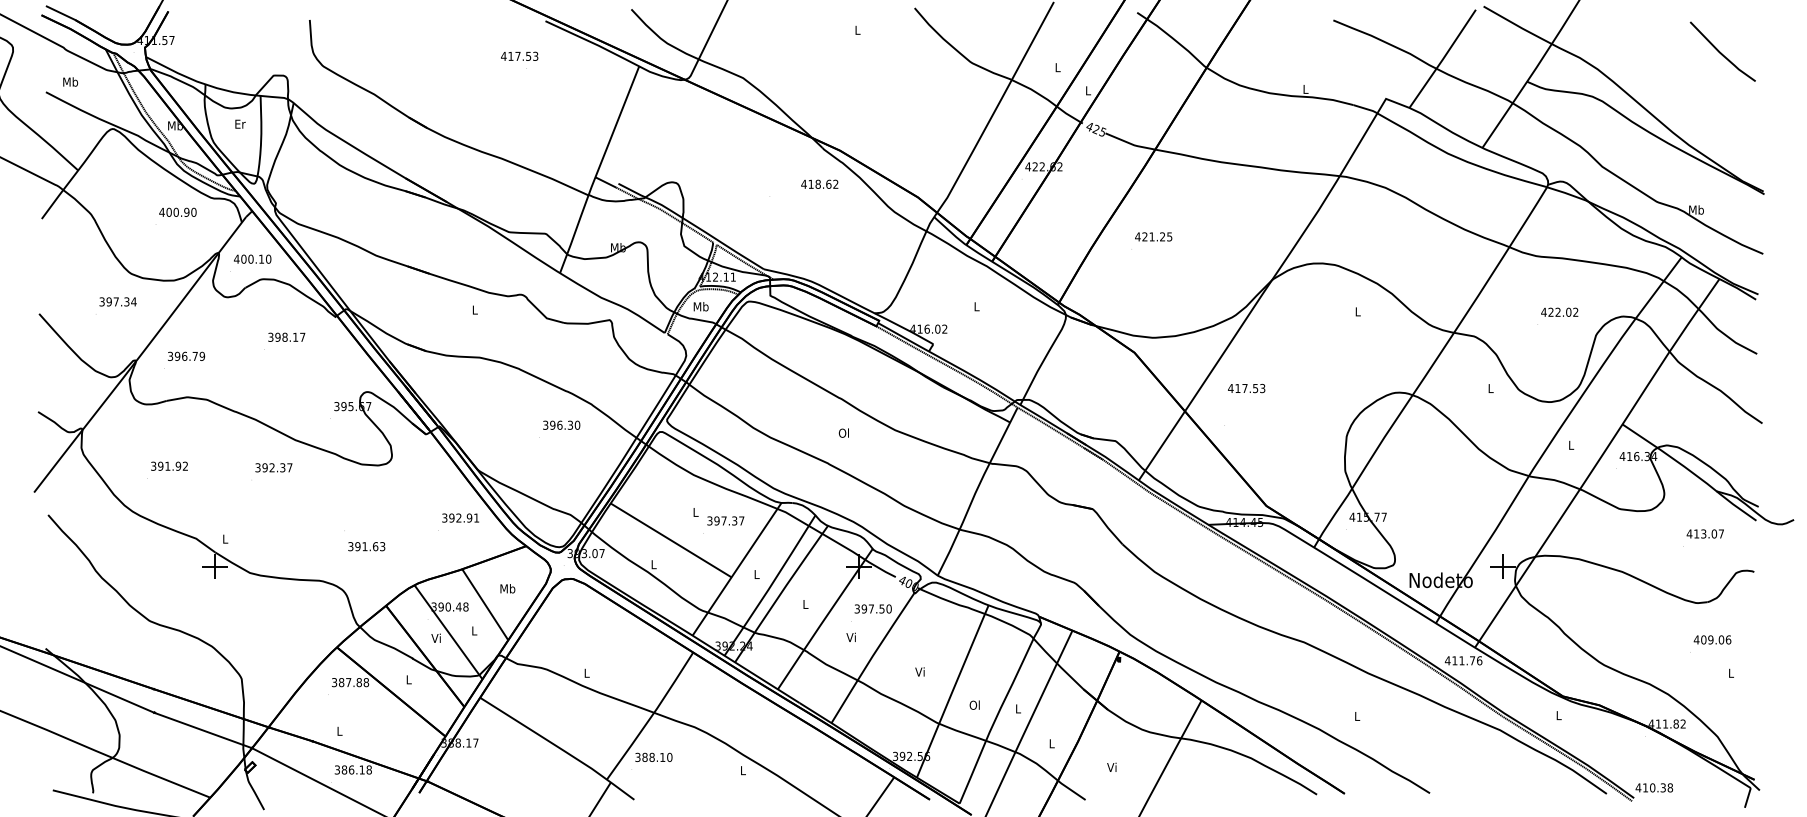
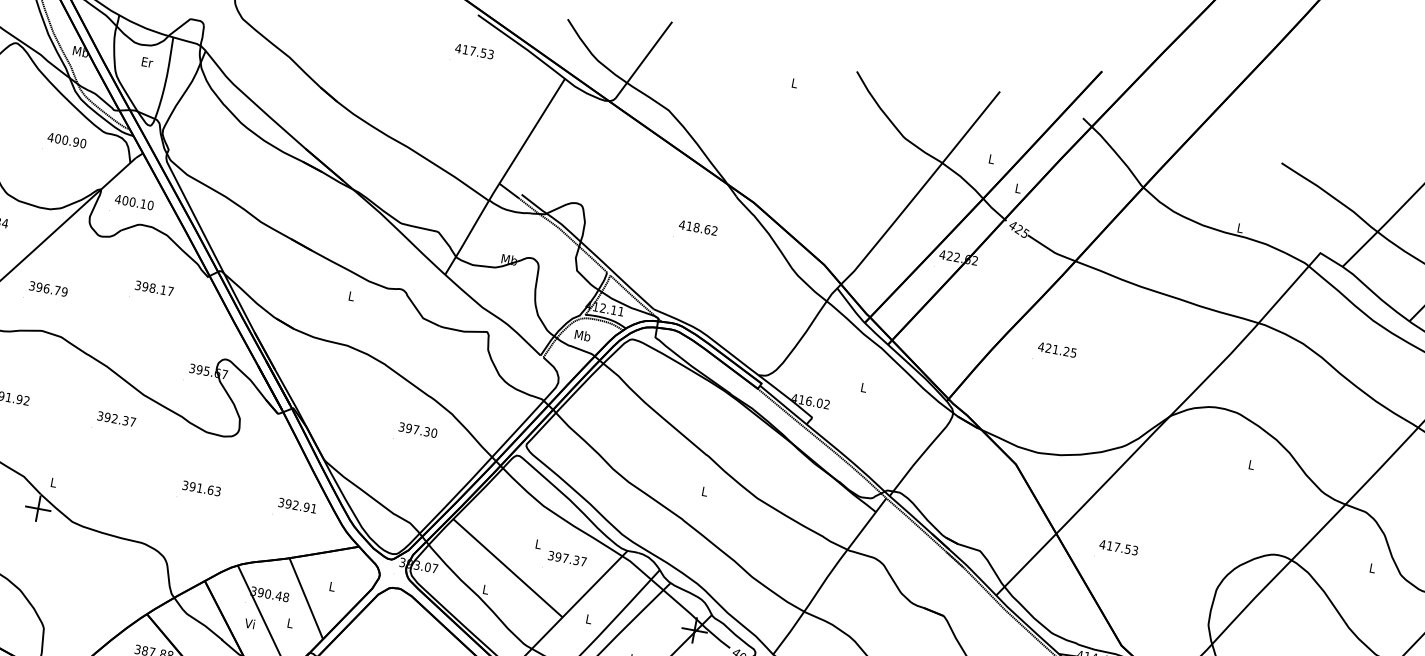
text: (519, 55) -> (474, 50), moved
text: (819, 183) -> (698, 227), moved
text: (1246, 388) -> (1118, 547), moved
text: (559, 424) -> (416, 428), 396.30 -> 397.30
text: (843, 432) -> (704, 490), Ol -> L
text: (366, 546) -> (201, 488), moved
text: (507, 588) -> (332, 586), Mb -> L

